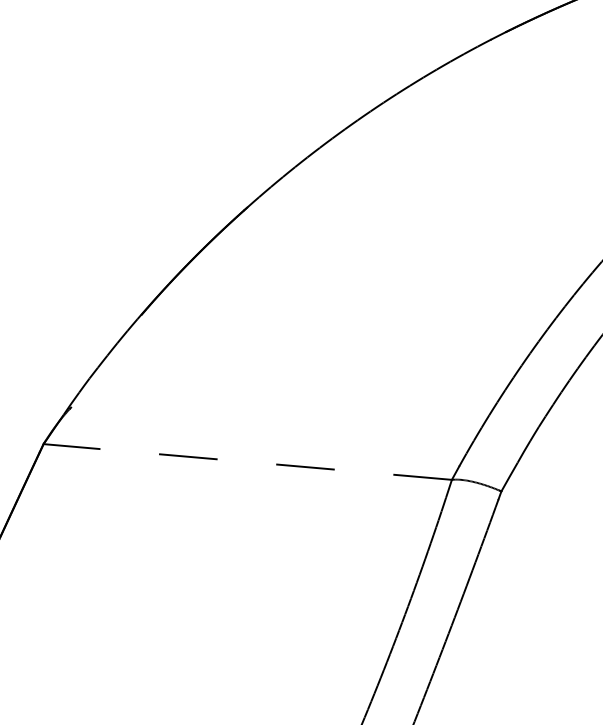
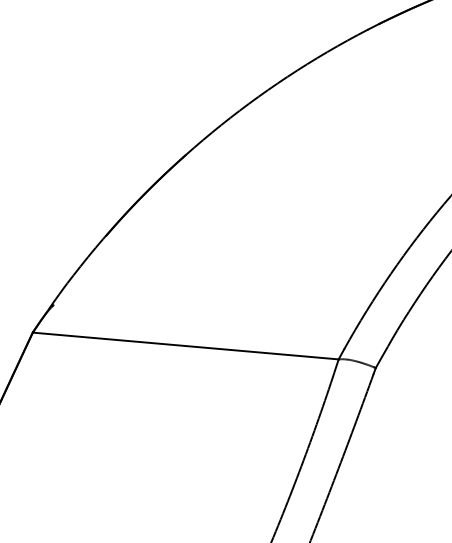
line: (247, 461) -> (185, 345), dashed -> solid

